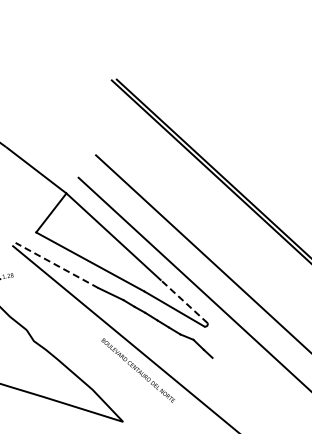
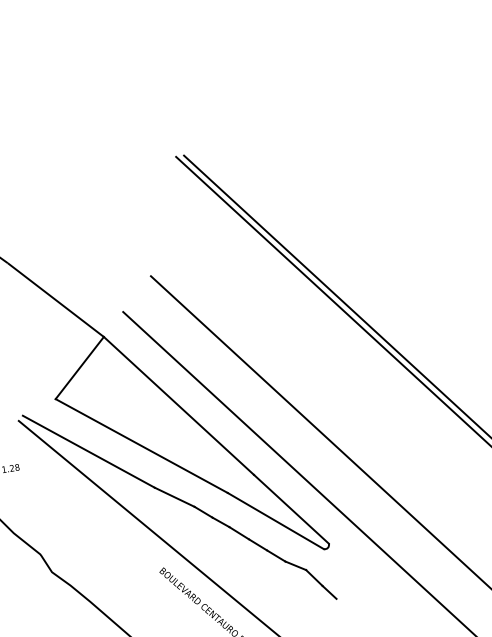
line: (56, 265) -> (87, 451), dashed -> solid
line: (184, 301) -> (291, 509), dashed -> solid

